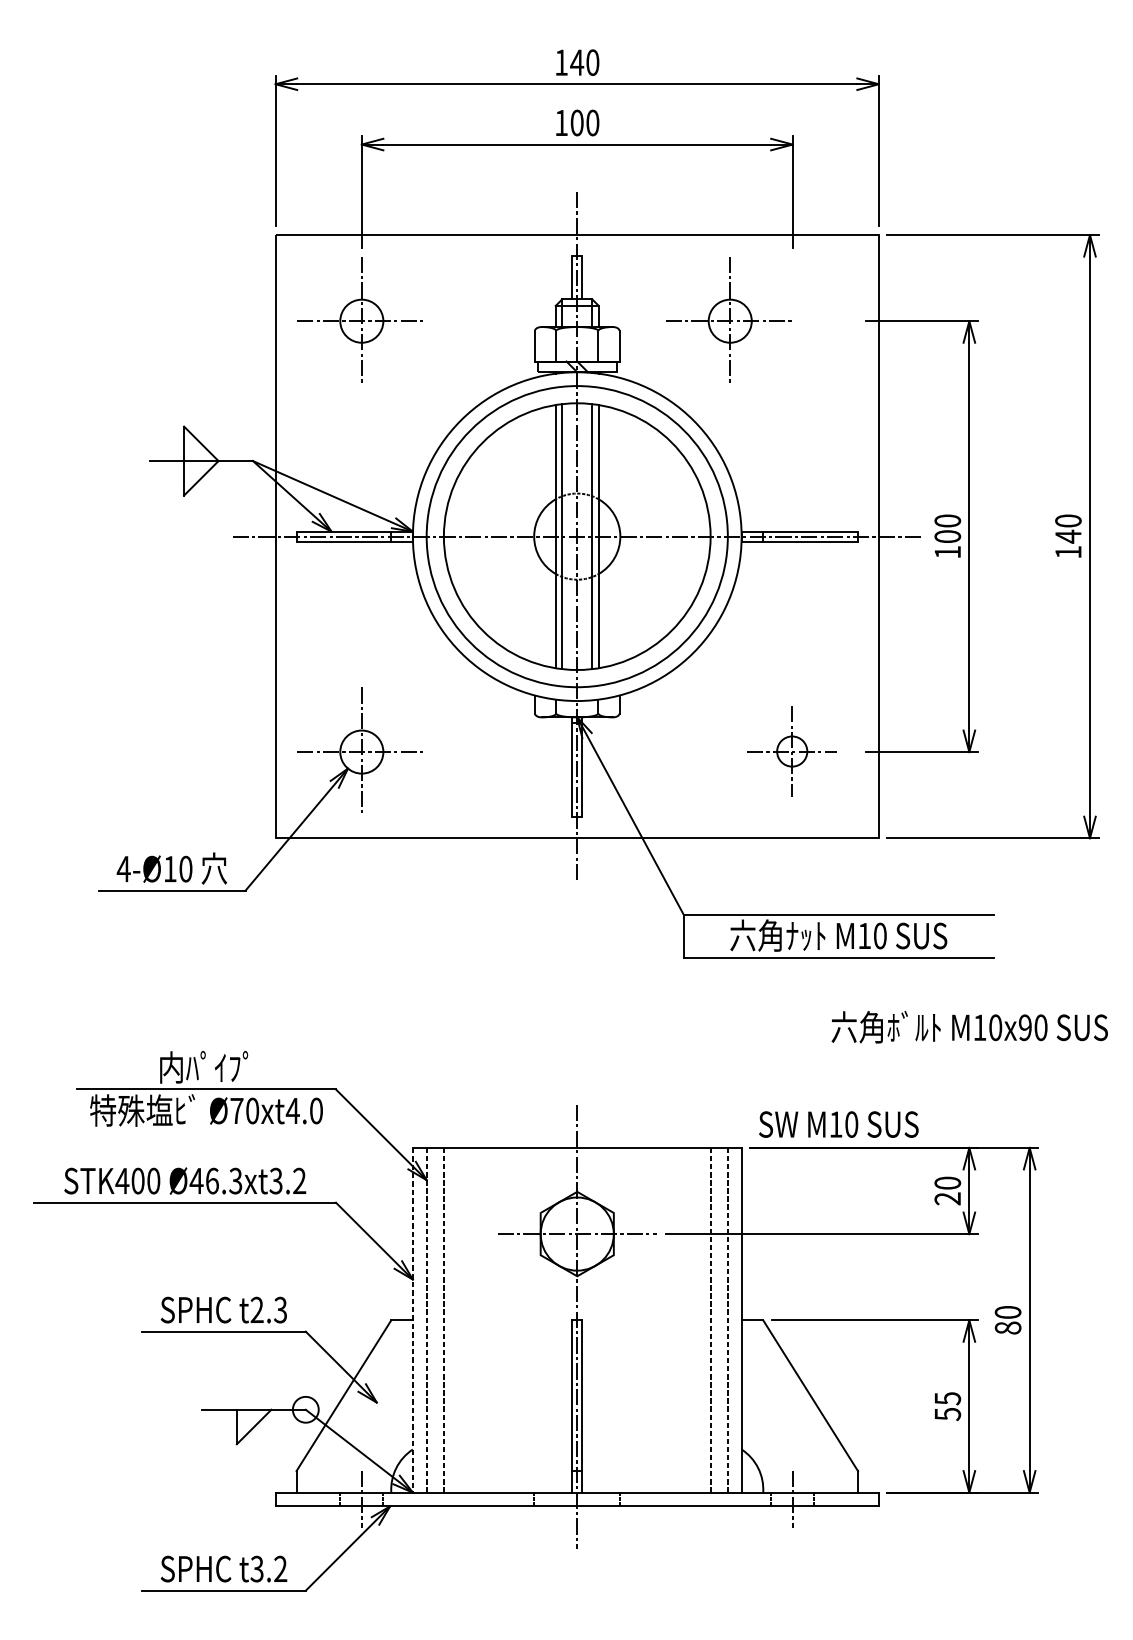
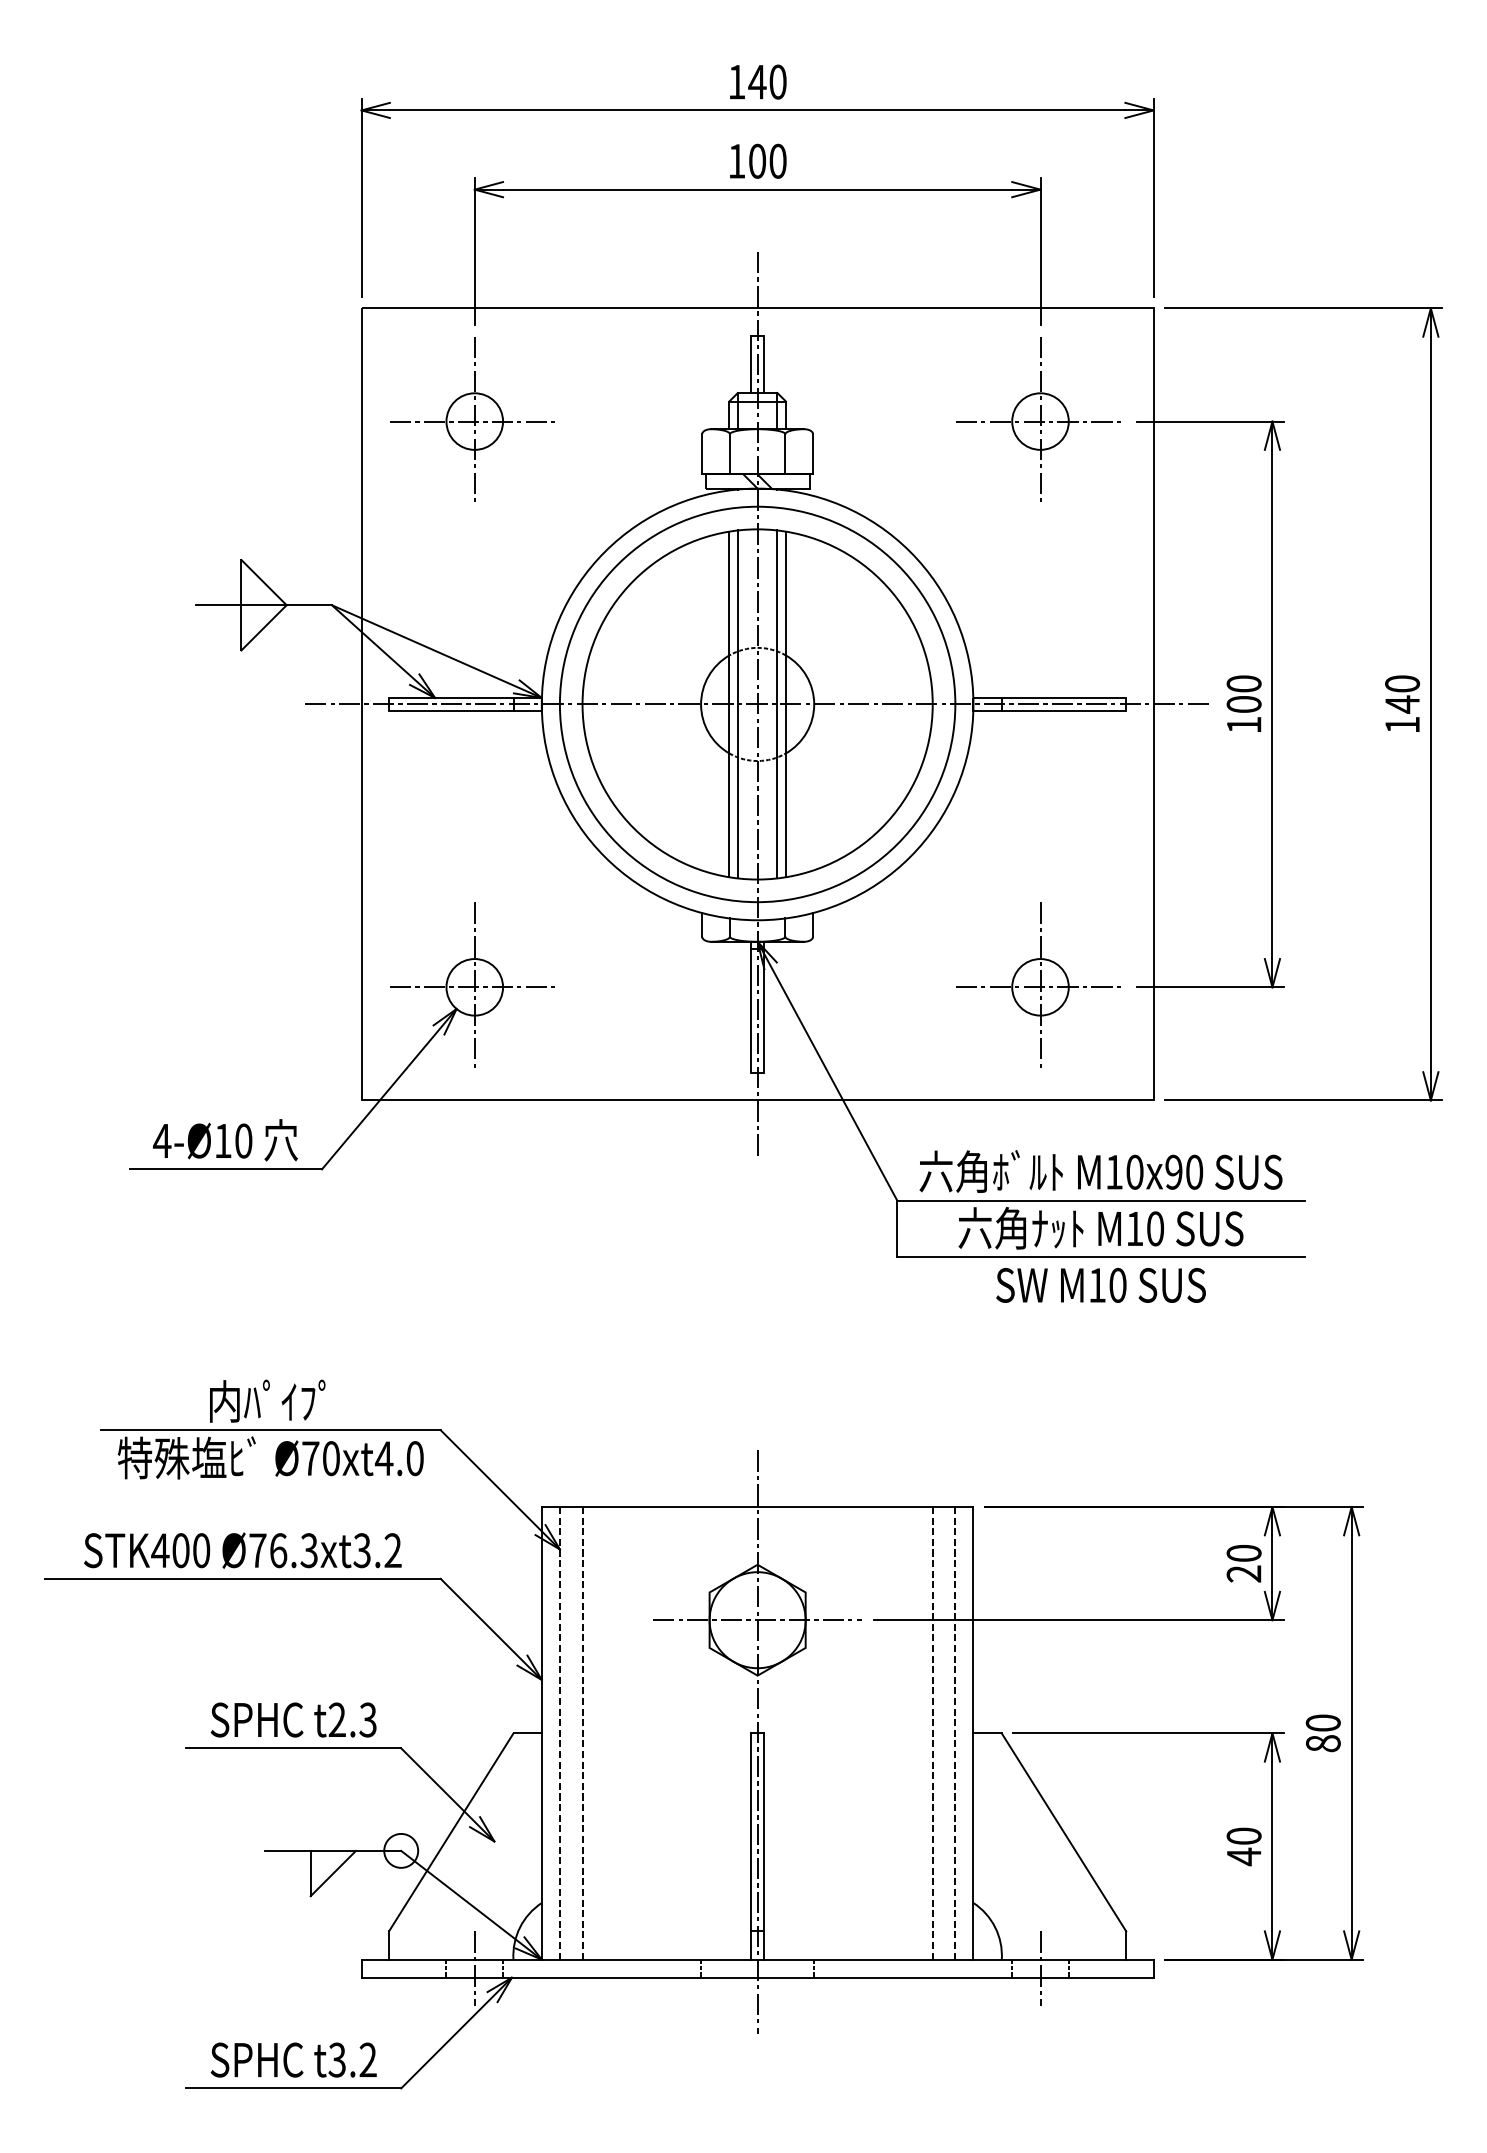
part: (728, 319) -> (1038, 419), moved
part: (791, 749) -> (1038, 984), size x1.43
text: (969, 1027) -> (1100, 1171), moved
text: (838, 1124) -> (1100, 1285), moved
text: (196, 1180) -> (257, 1550), Ø46.3xt3.2 -> Ø76.3xt3.2
line: (412, 1320) -> (541, 1733), dashed -> solid
text: (947, 1406) -> (1243, 1846), 55 -> 40

